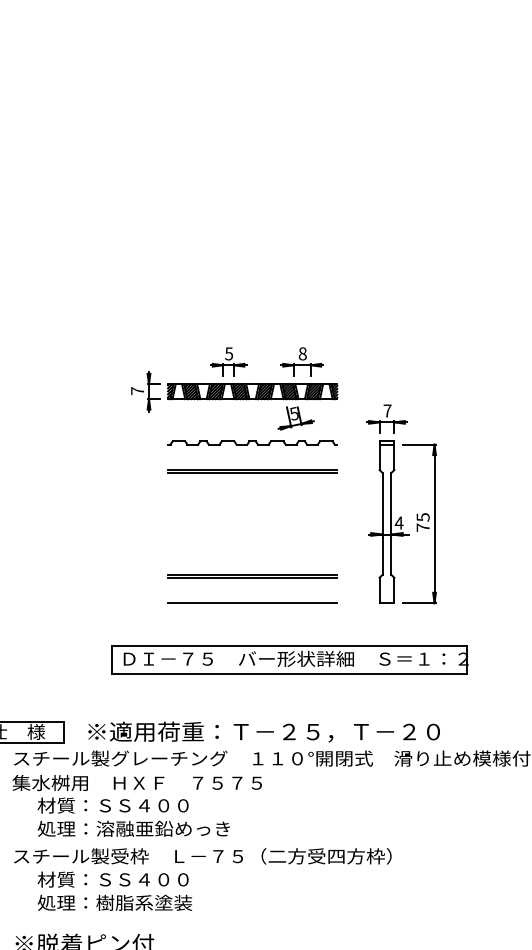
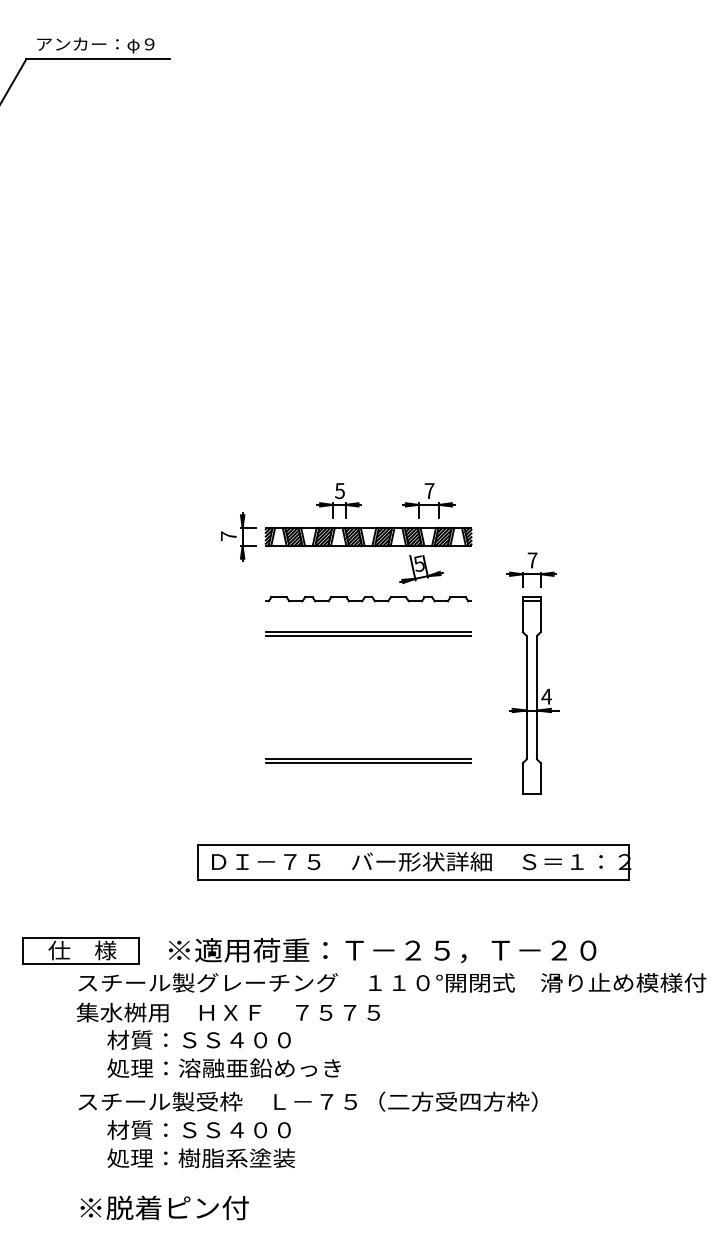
text: (302, 354) -> (429, 491), 8 -> 7
part: (419, 523) -> (571, 697), removed
line: (252, 603) -> (368, 794), removed

